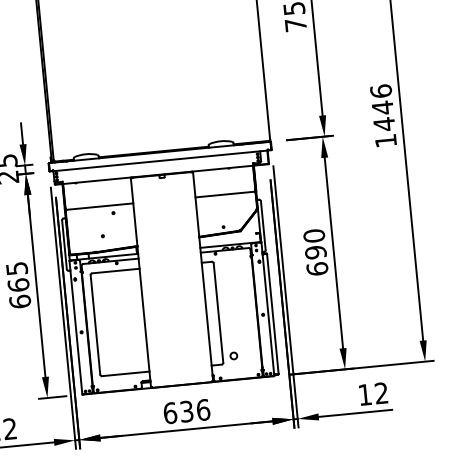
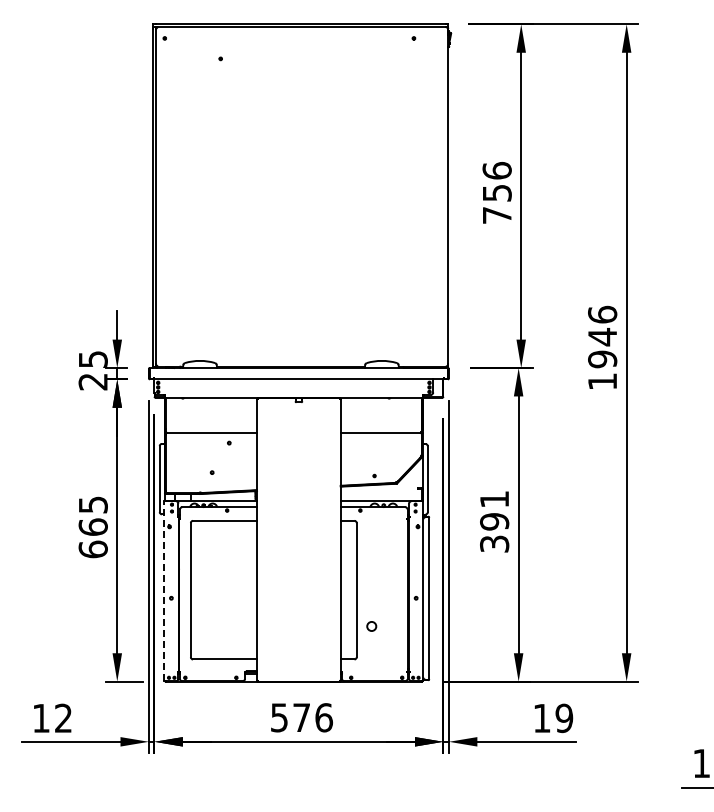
text: (384, 124) -> (602, 359), 1446 -> 1946
text: (315, 252) -> (494, 521), 690 -> 391
line: (76, 327) -> (164, 591), solid -> dashed
circle: (233, 356) -> (371, 626), moved
text: (381, 393) -> (564, 718), 12 -> 19
text: (178, 412) -> (290, 717), 636 -> 576

